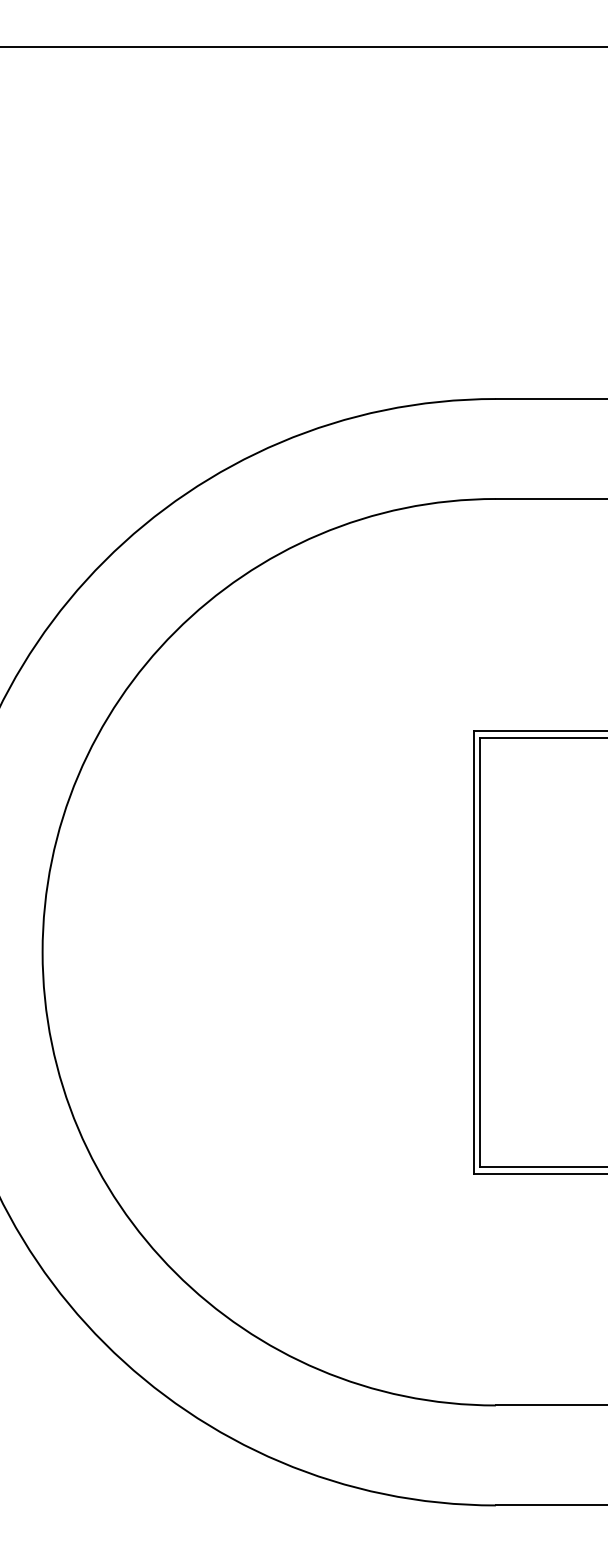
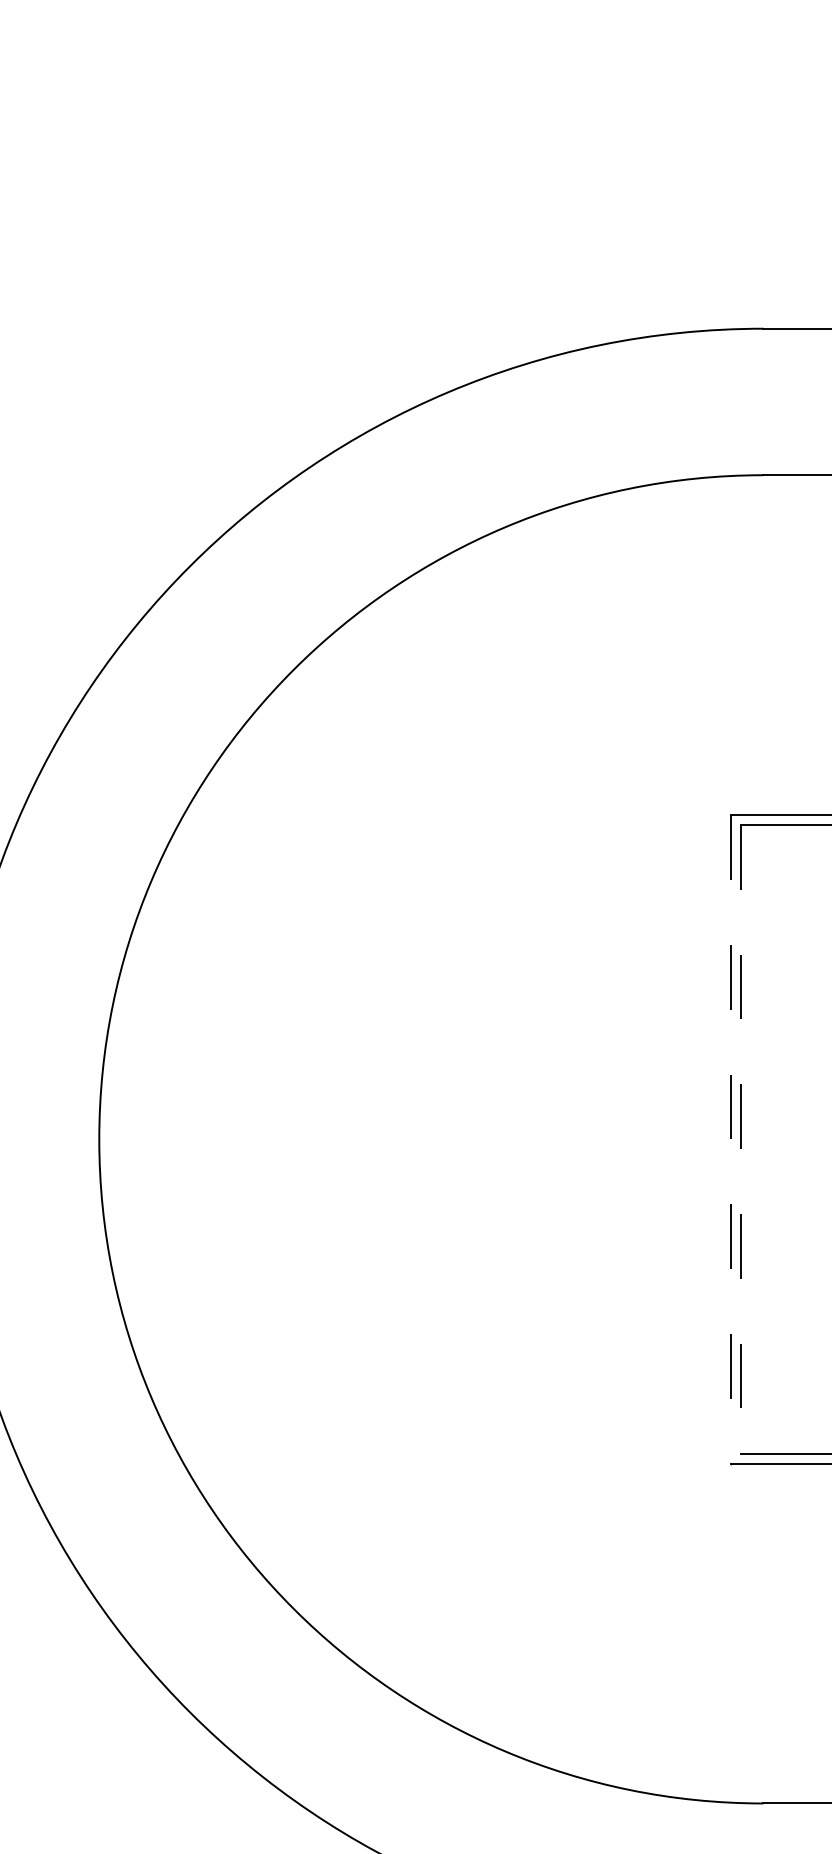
line: (473, 952) -> (730, 1139), solid -> dashed
line: (480, 952) -> (740, 1139), solid -> dashed

